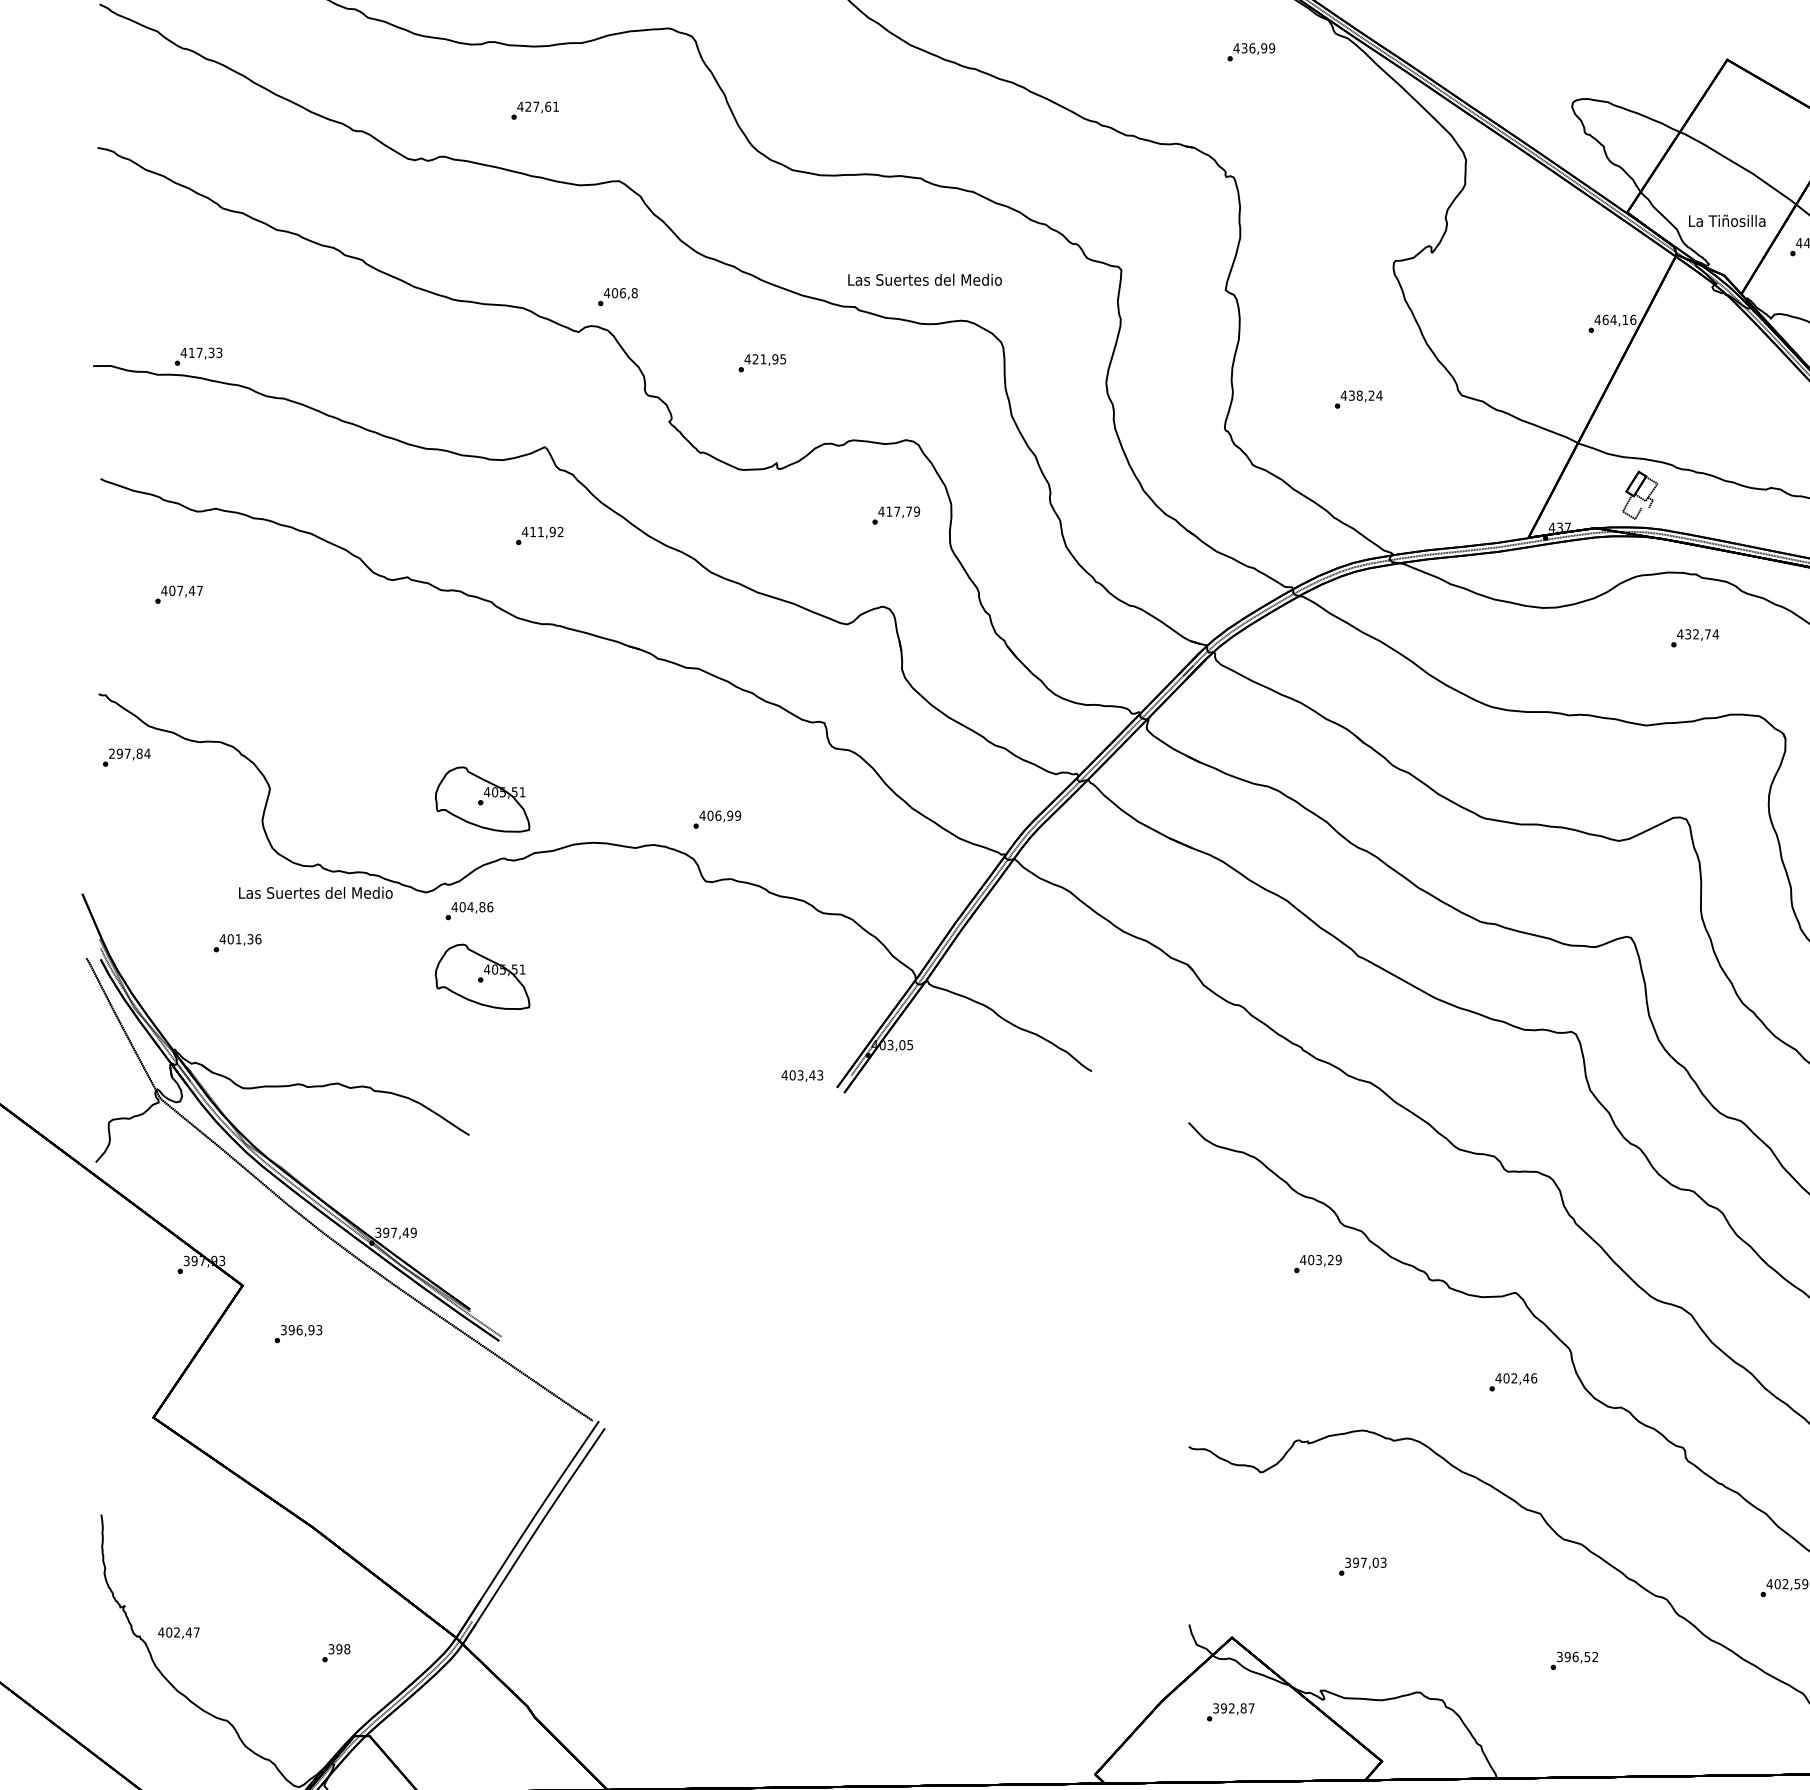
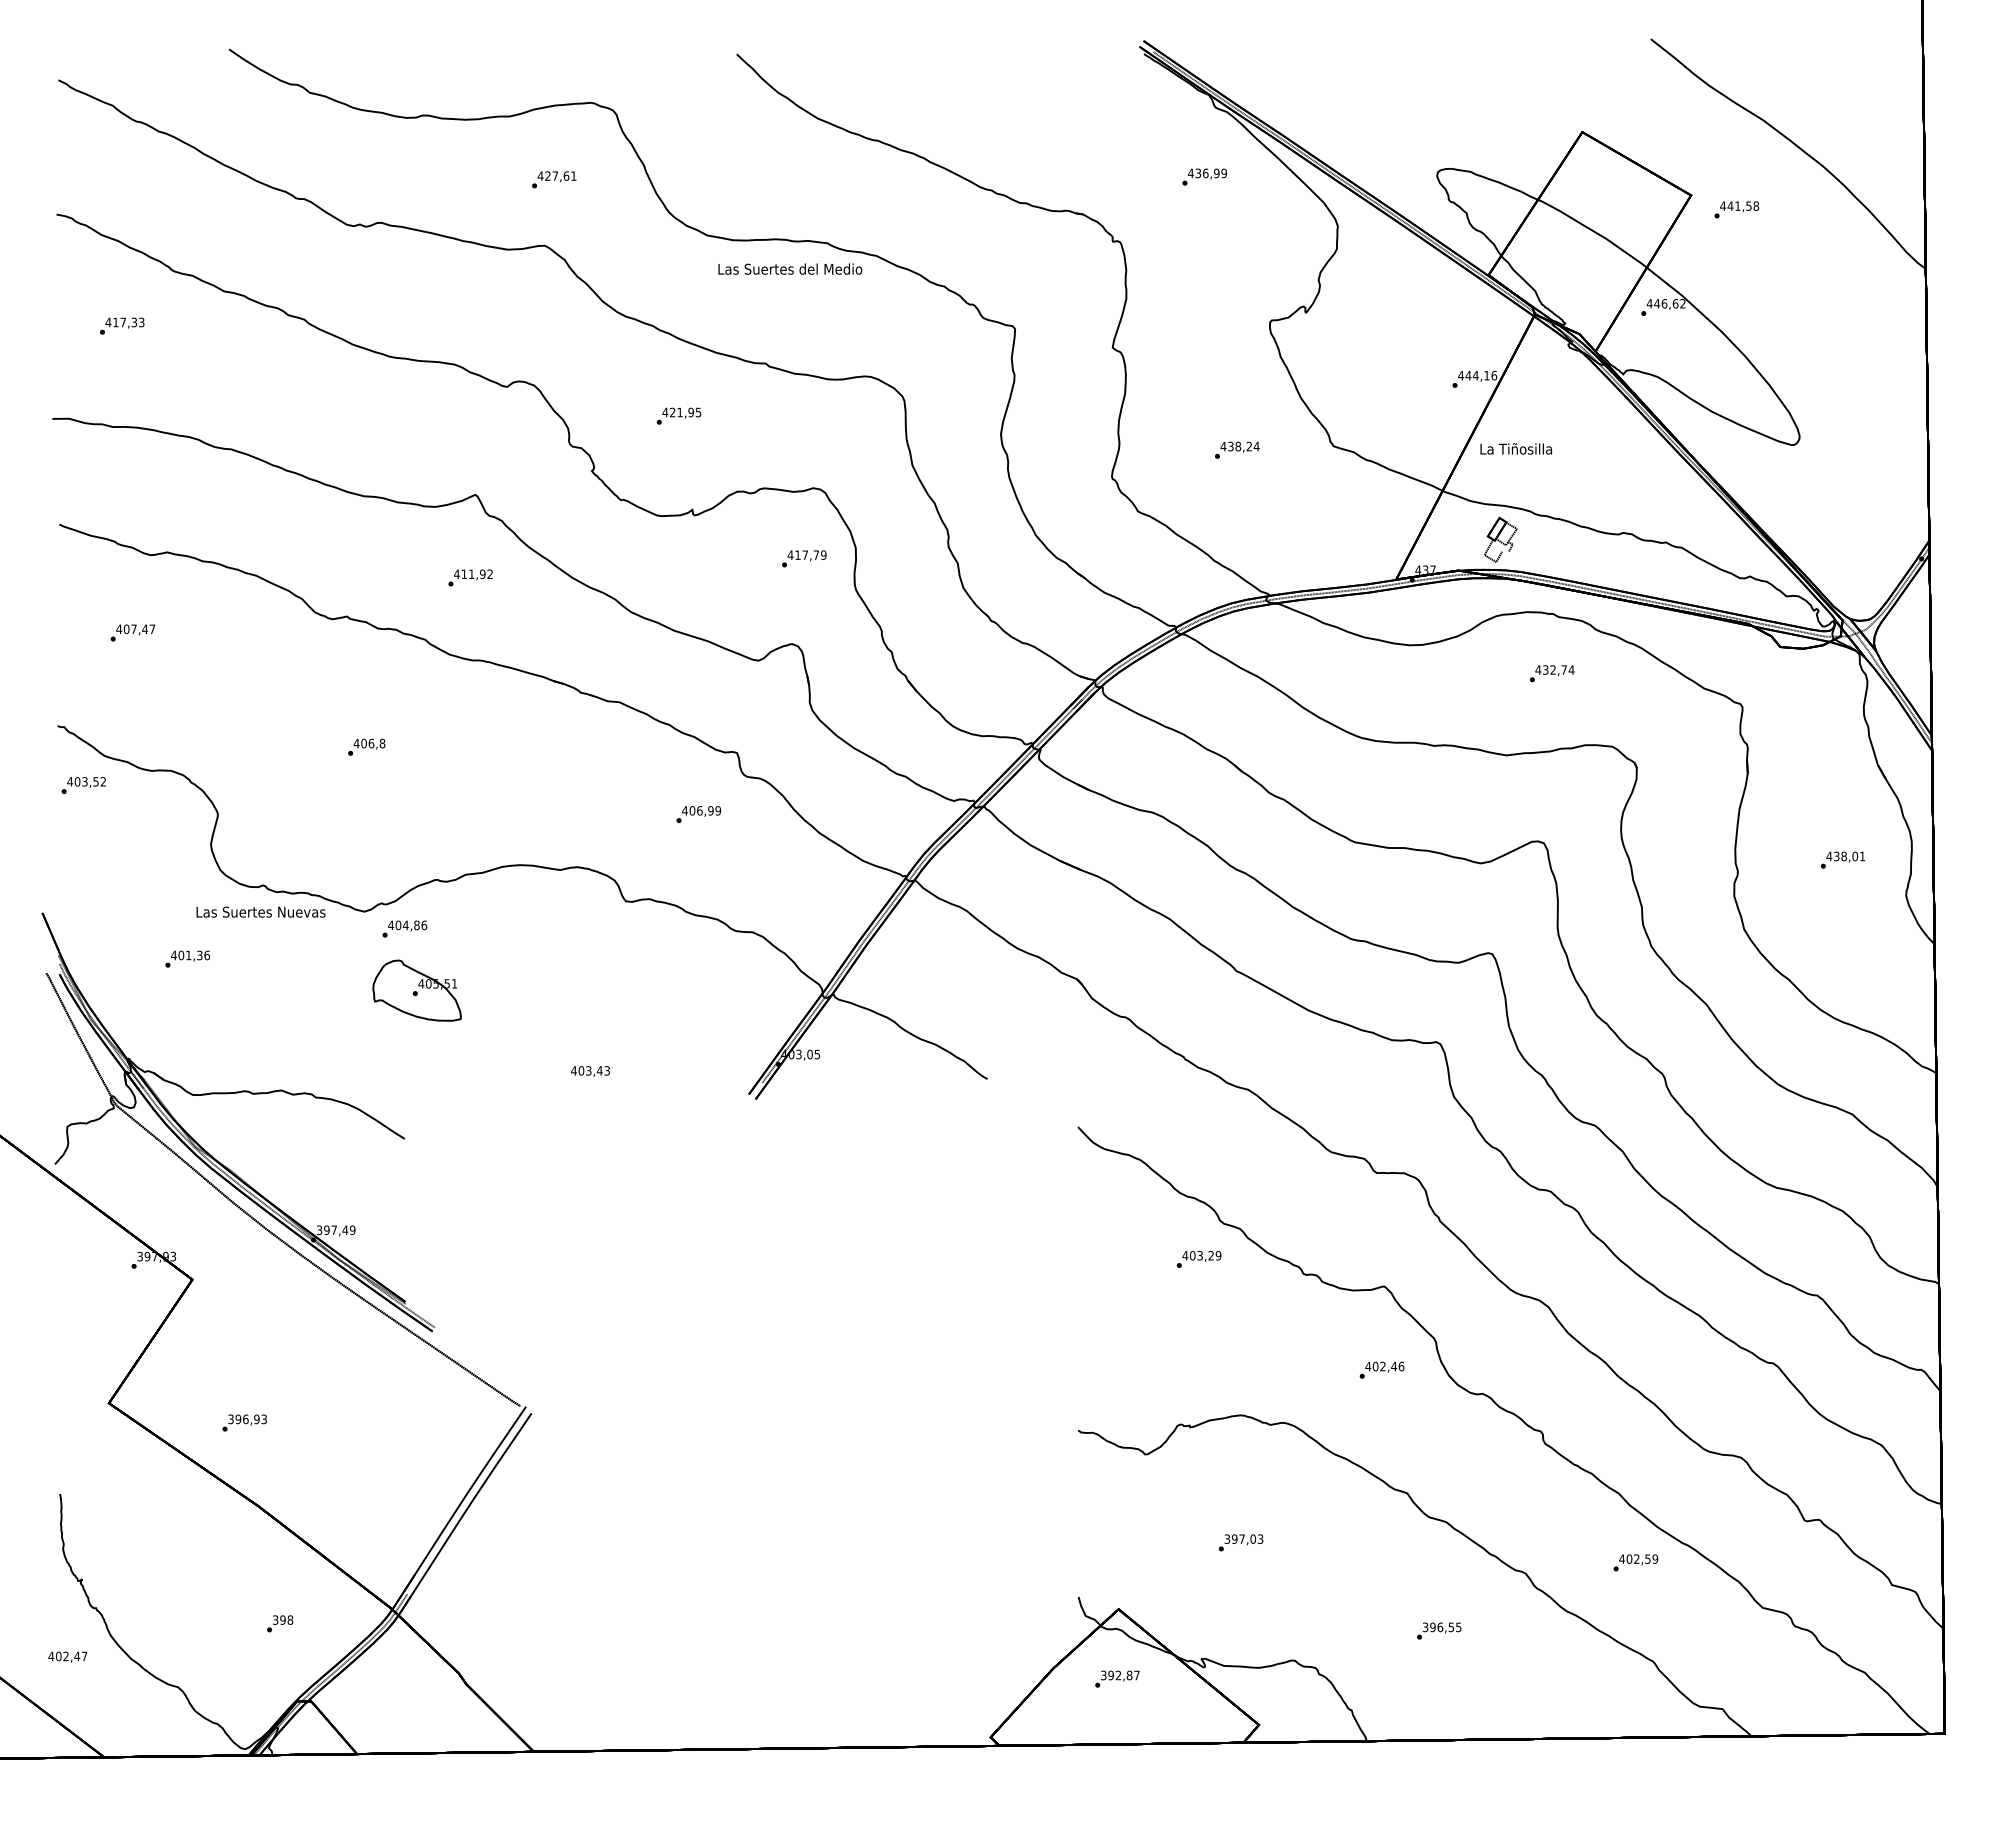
text: (1251, 51) -> (1204, 176), moved
text: (535, 110) -> (554, 179), moved
text: (1726, 220) -> (1515, 448), moved
text: (925, 279) -> (790, 268), moved
text: (617, 296) -> (366, 746), moved
text: (1605, 319) -> (1468, 375), 464,16 -> 444,16
text: (198, 356) -> (122, 325), moved
text: (129, 753) -> (86, 781), 297,84 -> 403,52
part: (481, 799) -> (416, 824), removed
text: (716, 819) -> (698, 814), moved
text: (315, 892) -> (260, 911), Las Suertes del Medio -> Las Suertes Nuevas
text: (802, 1076) -> (590, 1071), moved
text: (298, 1333) -> (244, 1422), moved
text: (178, 1632) -> (67, 1656), moved
text: (1595, 1657) -> (1458, 1627), 396,52 -> 396,55

